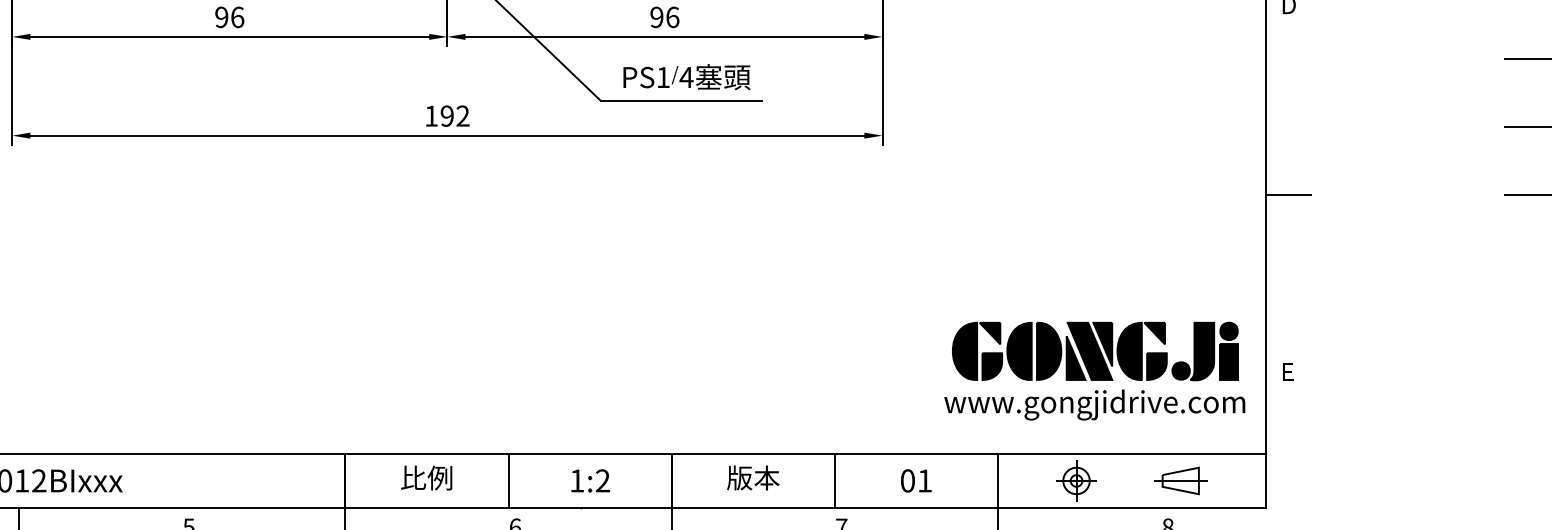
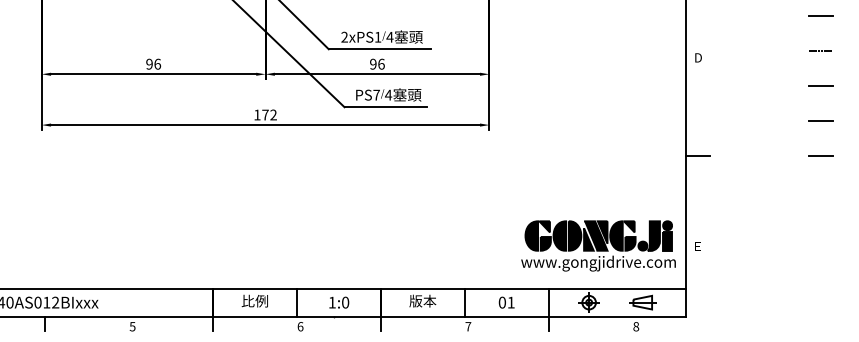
text: (663, 76) -> (376, 94), PS1 -> PS7
text: (447, 115) -> (265, 114), 192 -> 172
text: (602, 480) -> (345, 302), 1:2 -> 1:0

